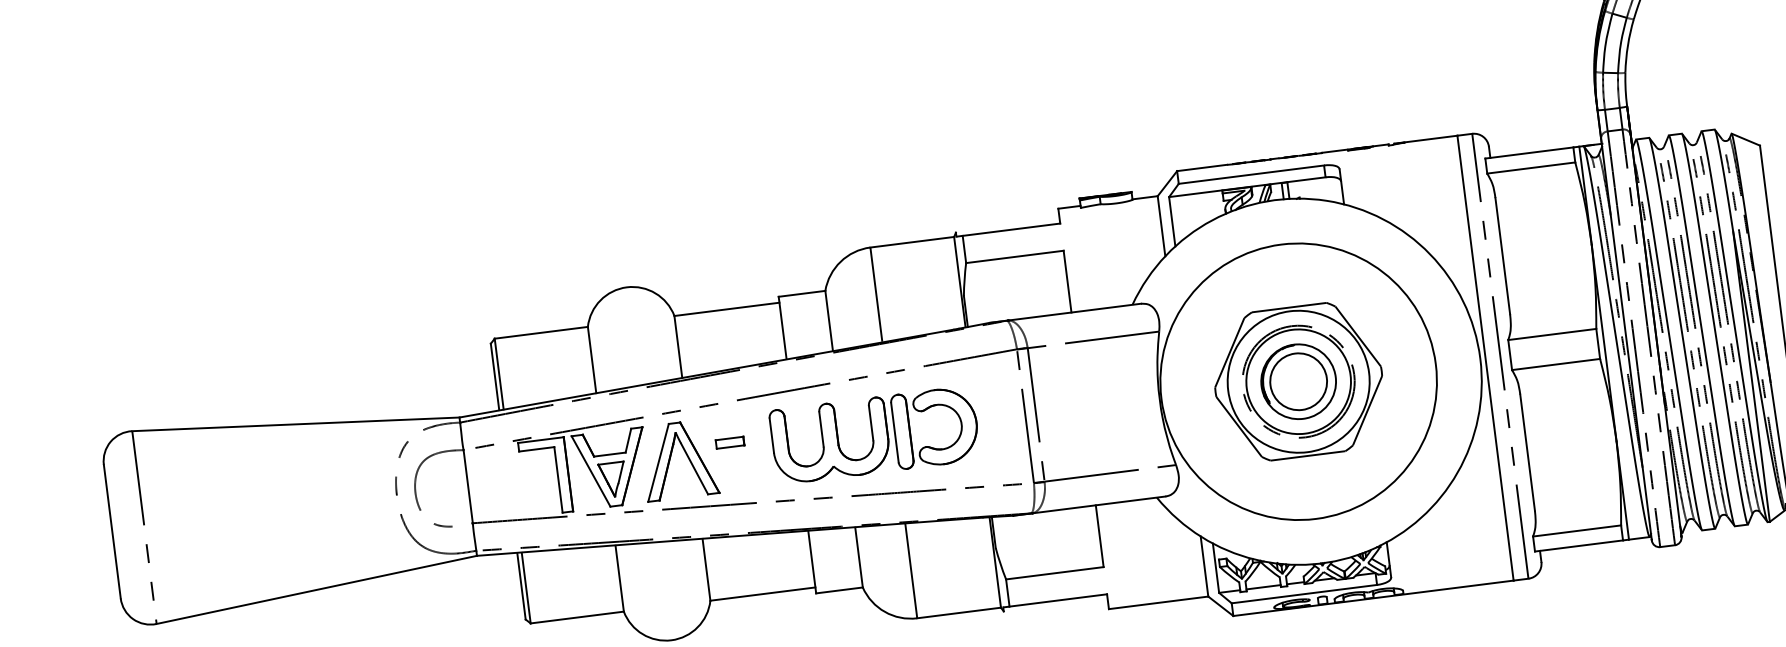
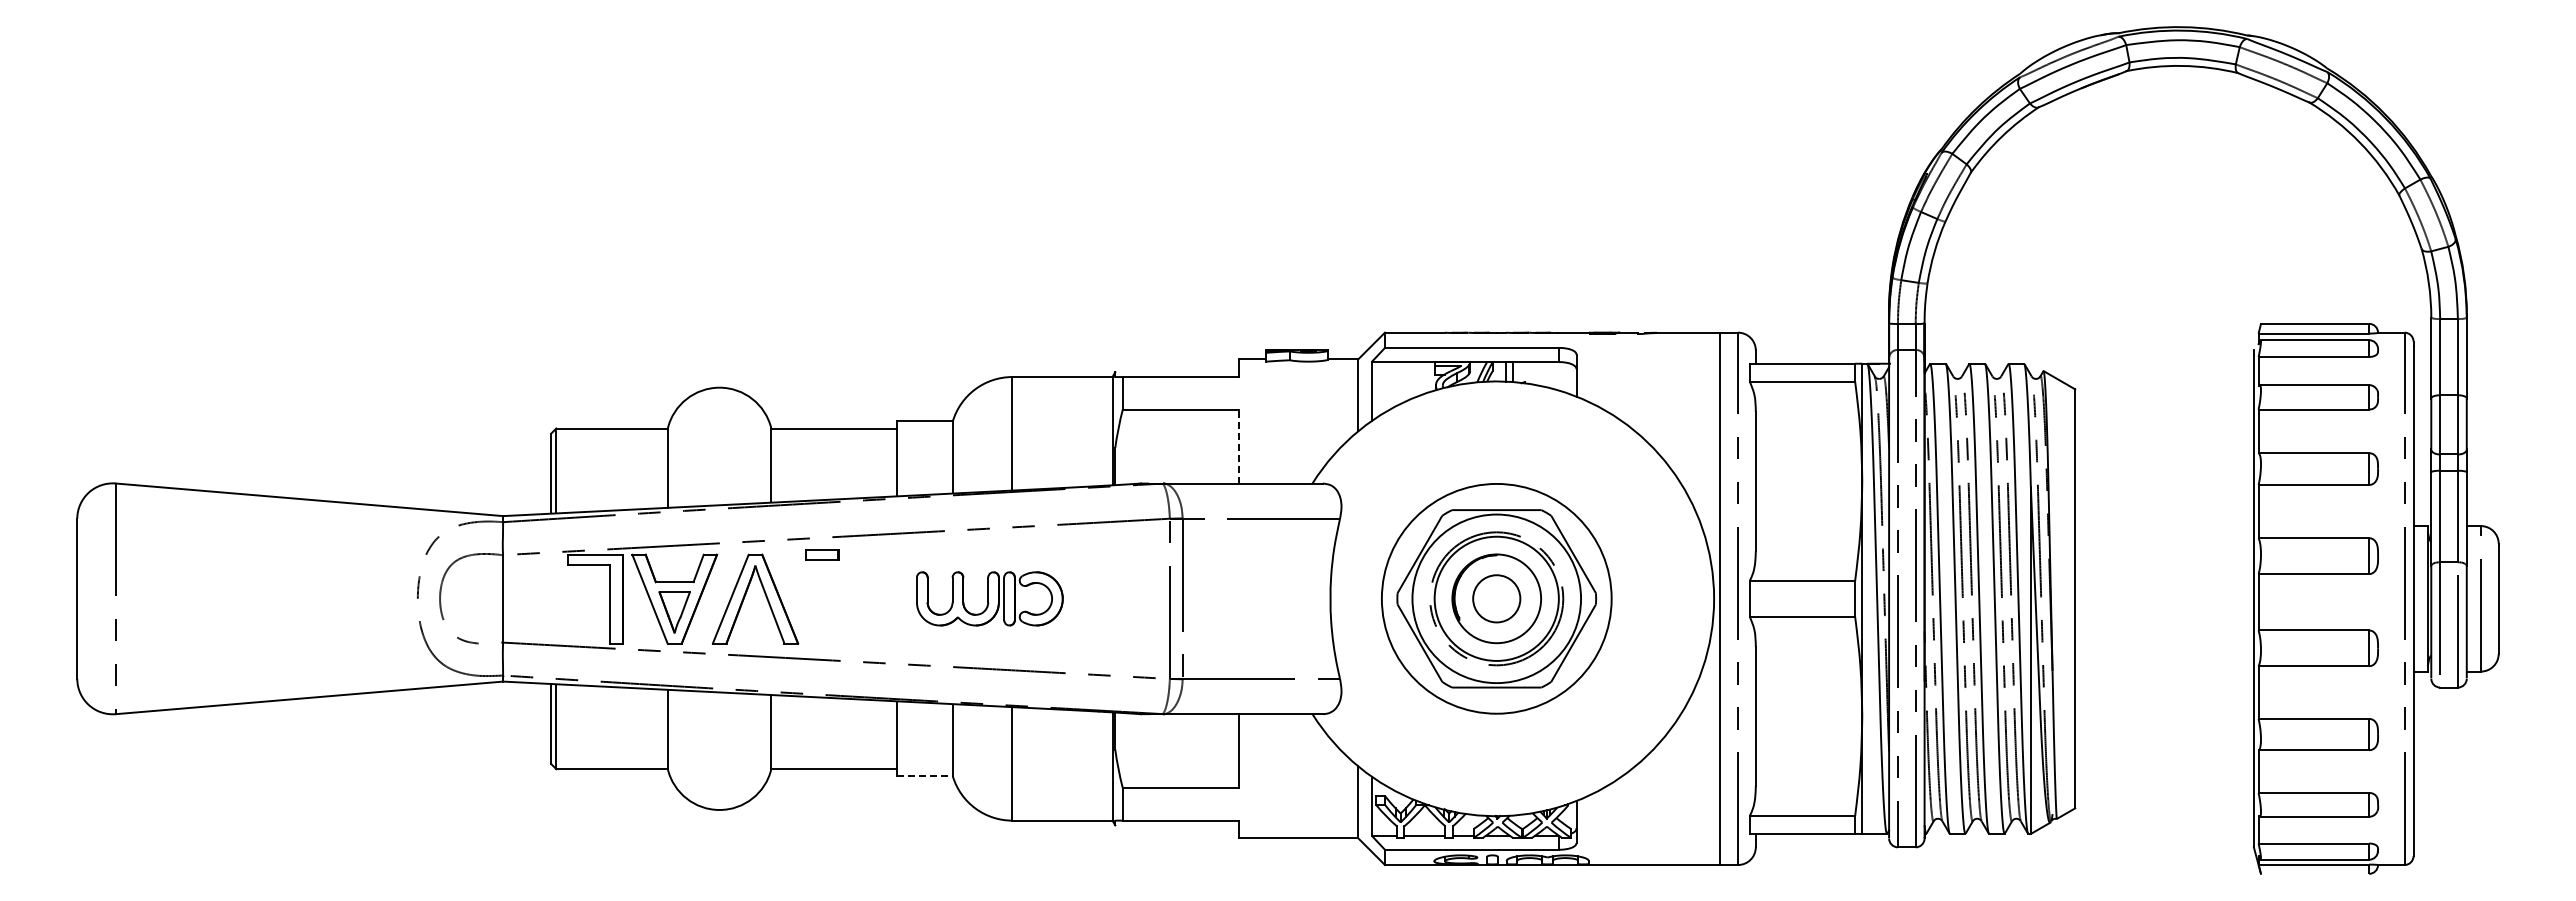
line: (1067, 281) -> (1239, 446), solid -> dashed
circle: (1298, 381) -> (1496, 598), size x0.7
circle: (1298, 381) -> (1496, 598), size x0.7
part: (874, 435) -> (989, 598), size x0.6
part: (730, 442) -> (822, 554), moved
line: (839, 590) -> (924, 776), solid -> dashed

